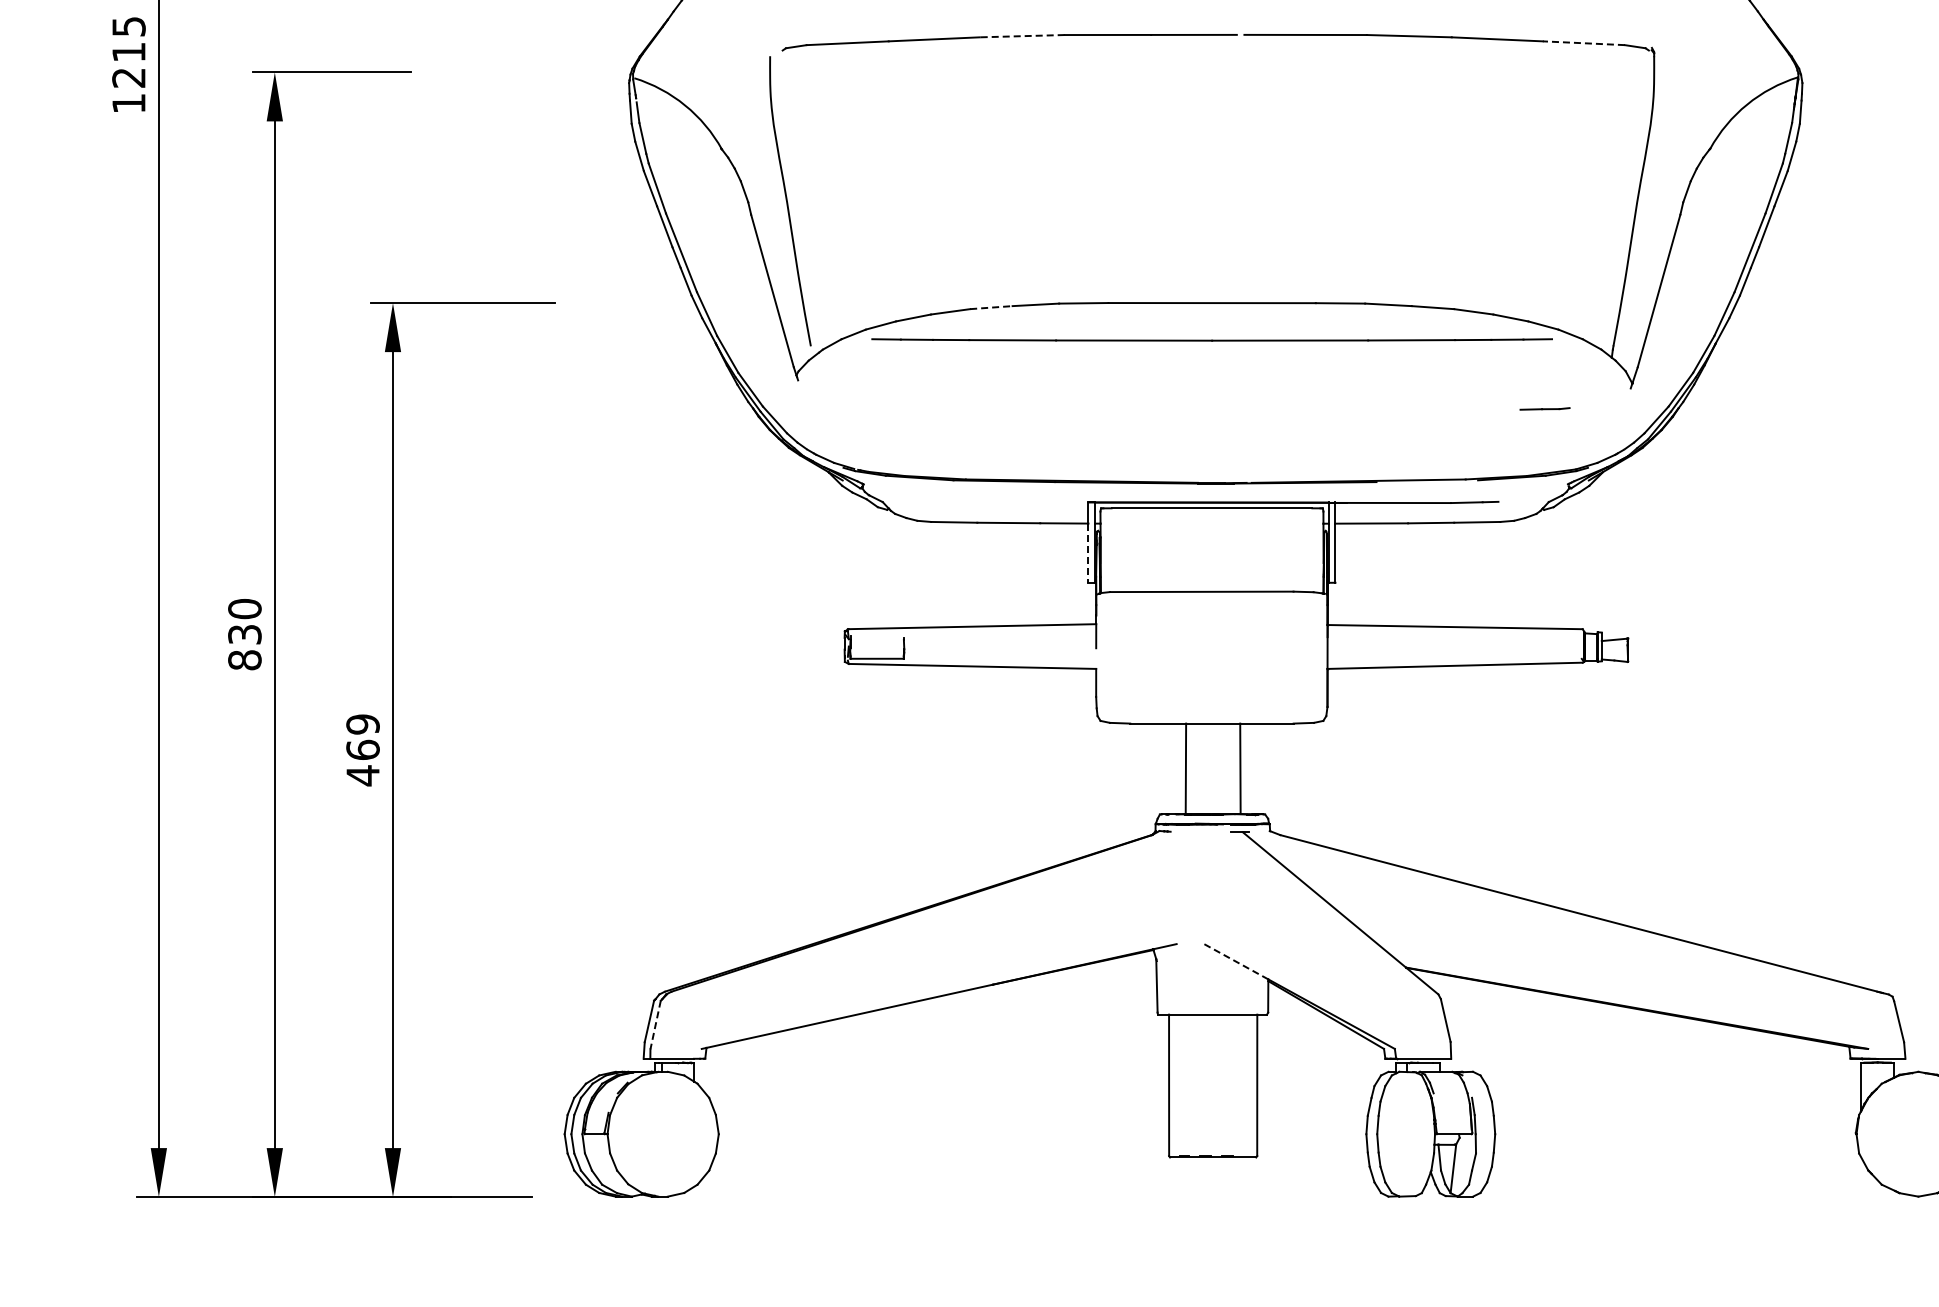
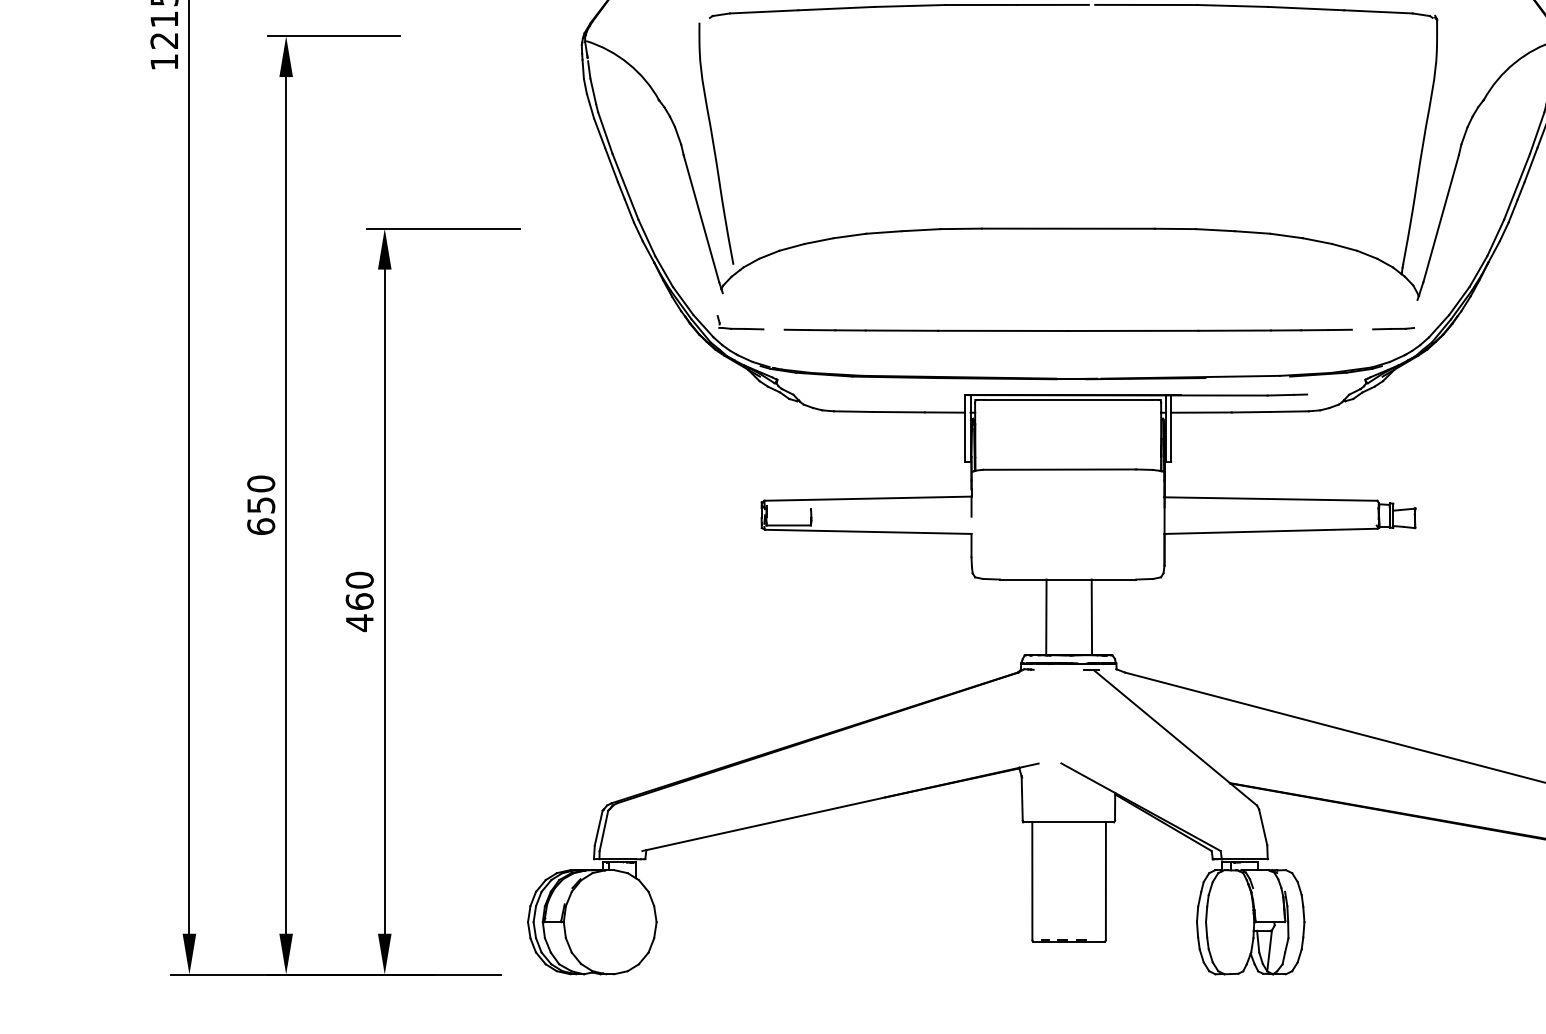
line: (1021, 36) -> (909, 6), dashed -> solid
line: (1583, 43) -> (1378, 12), dashed -> solid
line: (991, 307) -> (884, 232), dashed -> solid
line: (1211, 339) -> (1067, 329), moved
line: (1544, 408) -> (1393, 328), moved
part: (819, 422) -> (740, 328), added
line: (1088, 553) -> (965, 437), dashed -> solid
text: (244, 647) -> (260, 516), 830 -> 650
text: (362, 724) -> (359, 580), 469 -> 460
line: (1236, 961) -> (1088, 778), dashed -> solid
line: (655, 1025) -> (603, 831), dashed -> solid

